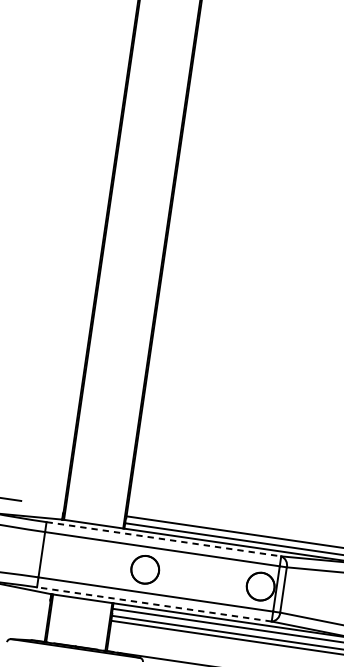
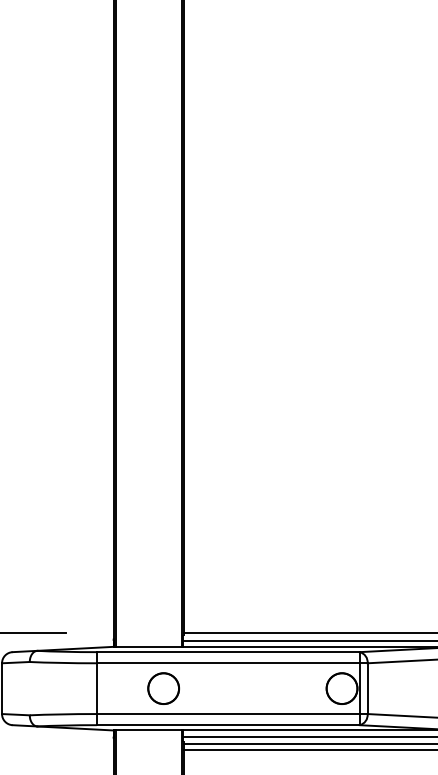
line: (164, 539) -> (228, 652), dashed -> solid
circle: (145, 569) -> (163, 688), moved
line: (153, 604) -> (227, 725), dashed -> solid

